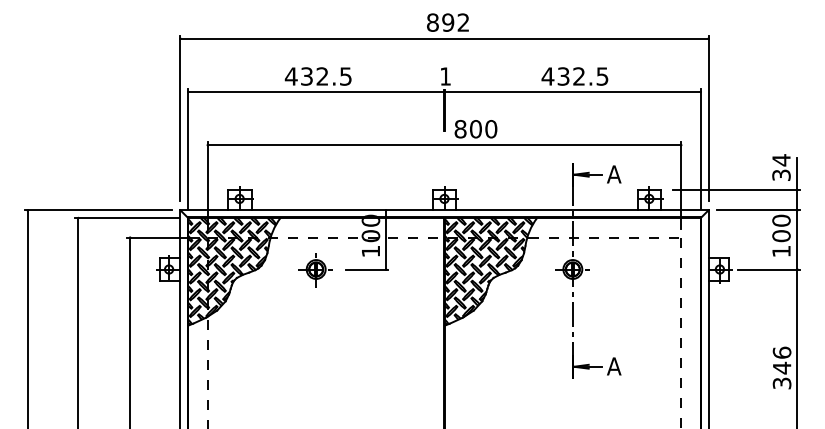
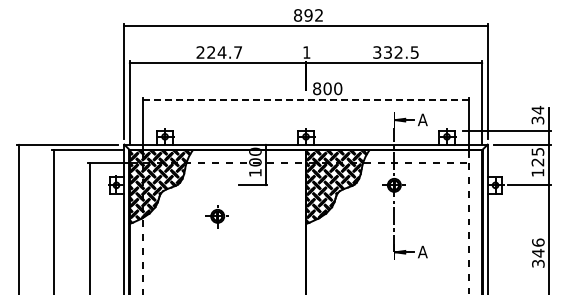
text: (317, 76) -> (218, 52), 432.5 -> 224.7
text: (546, 76) -> (376, 52), 432.5 -> 332.5
line: (445, 144) -> (306, 99), solid -> dashed
text: (780, 227) -> (537, 156), 100 -> 125
part: (314, 269) -> (216, 216), moved

